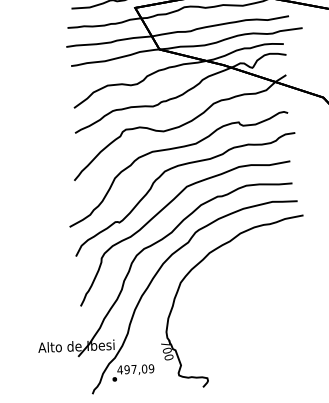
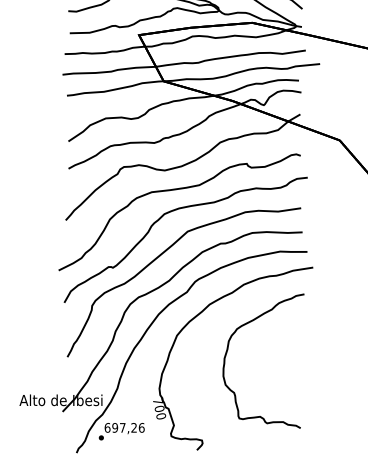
part: (228, 294) -> (228, 350), added
text: (135, 369) -> (124, 427), 497,09 -> 697,26

